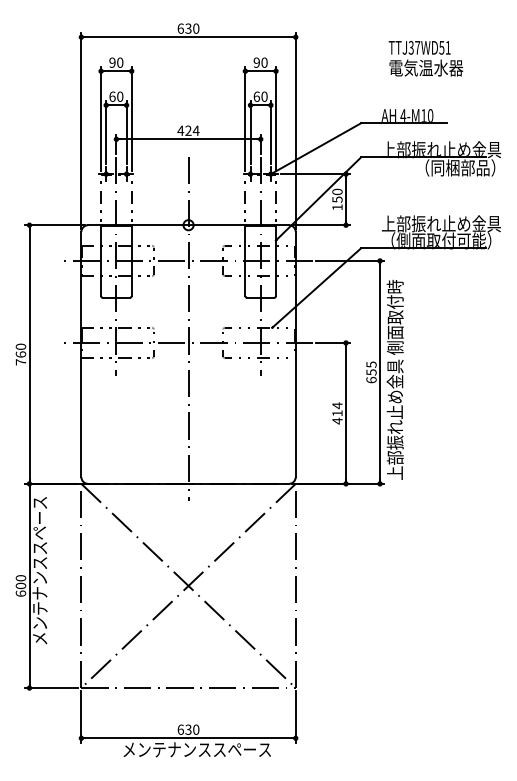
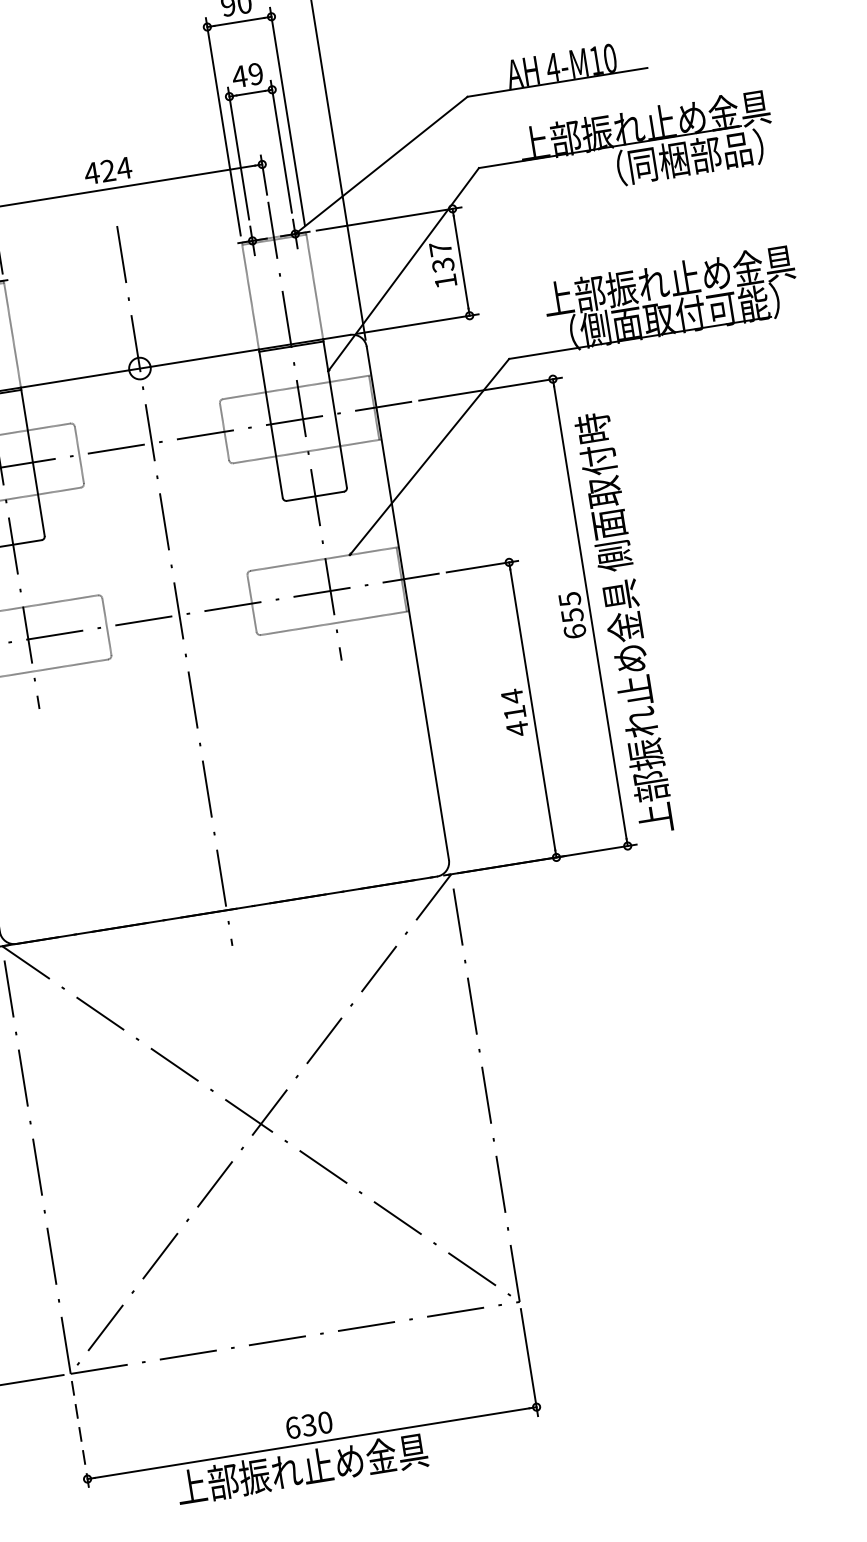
text: (260, 96) -> (247, 74), 60 -> 49
text: (337, 195) -> (441, 256), 150 -> 137
line: (81, 717) -> (80, 1435), solid -> dashed
text: (196, 749) -> (332, 1463), メンテナンススペース -> 上部振れ止め金具

